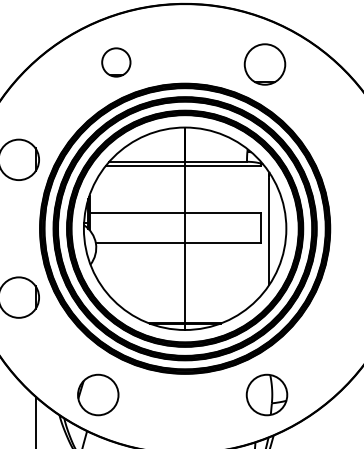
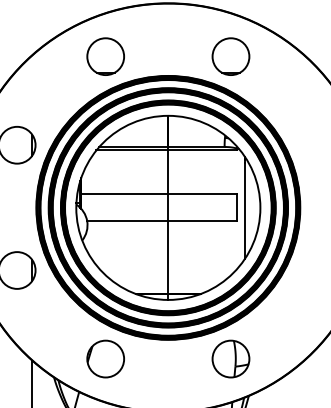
part: (116, 62) -> (105, 56), size x1.43
part: (264, 64) -> (230, 56), moved
part: (98, 394) -> (105, 358), moved
part: (266, 394) -> (230, 358), moved

